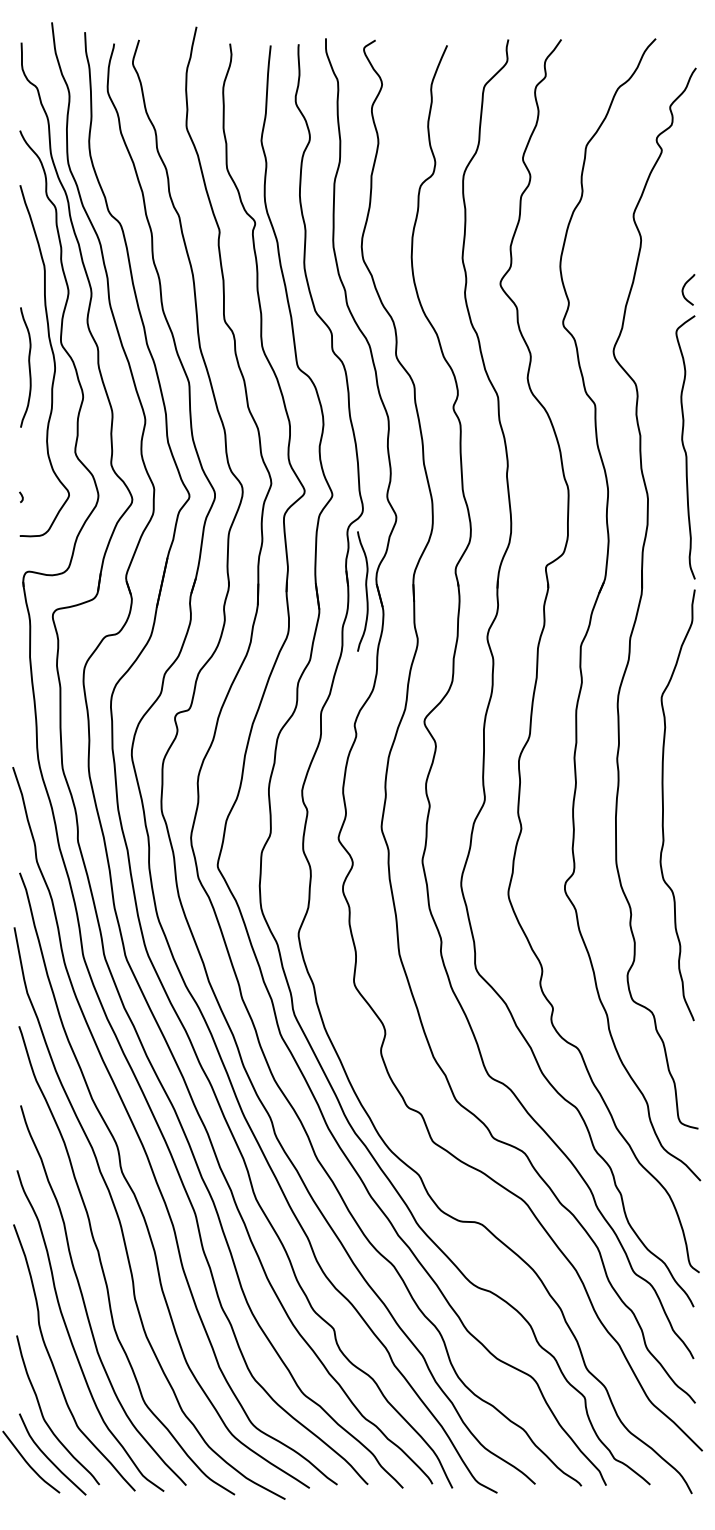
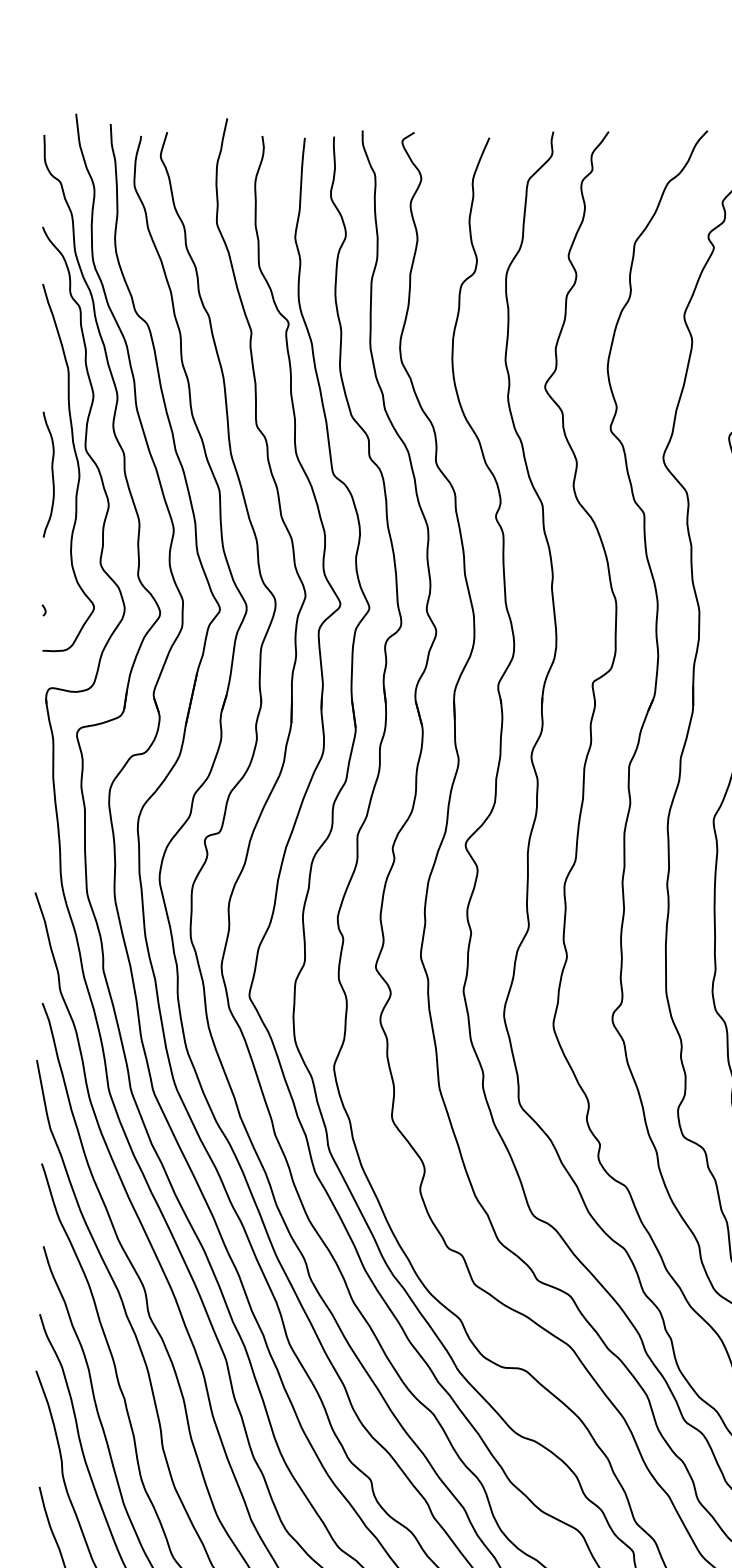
curve: (365, 591) -> (403, 708), removed

